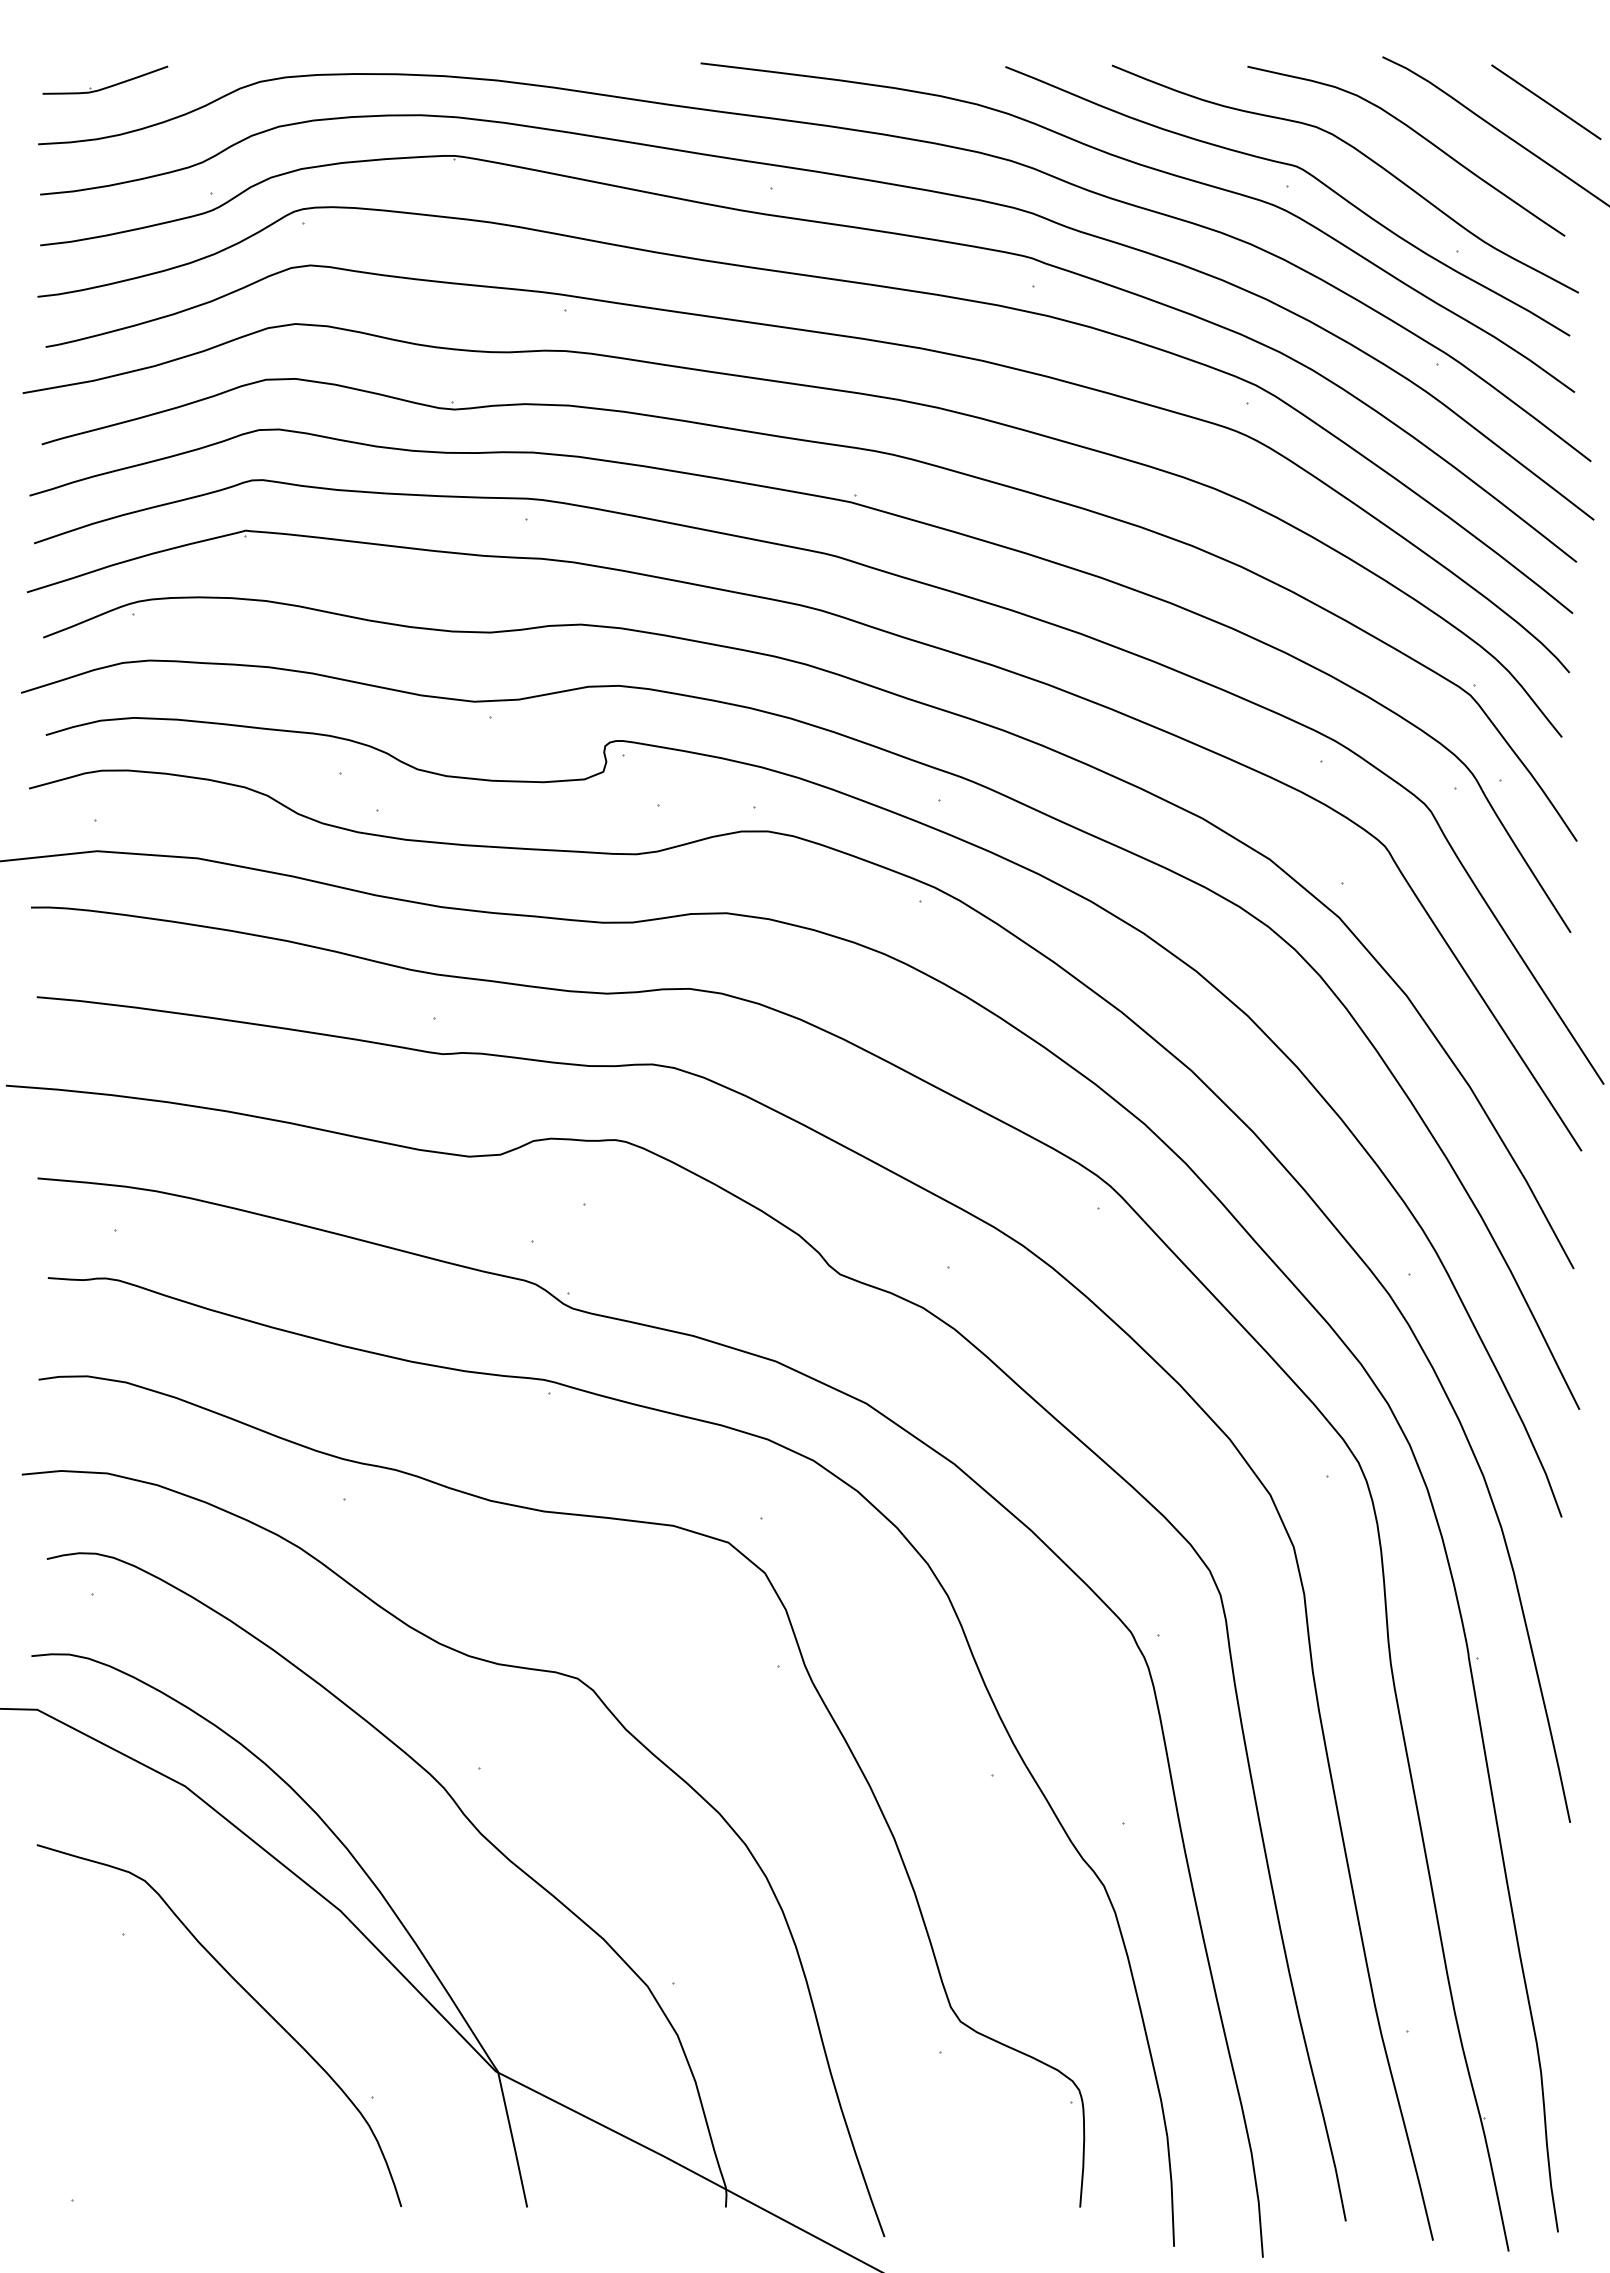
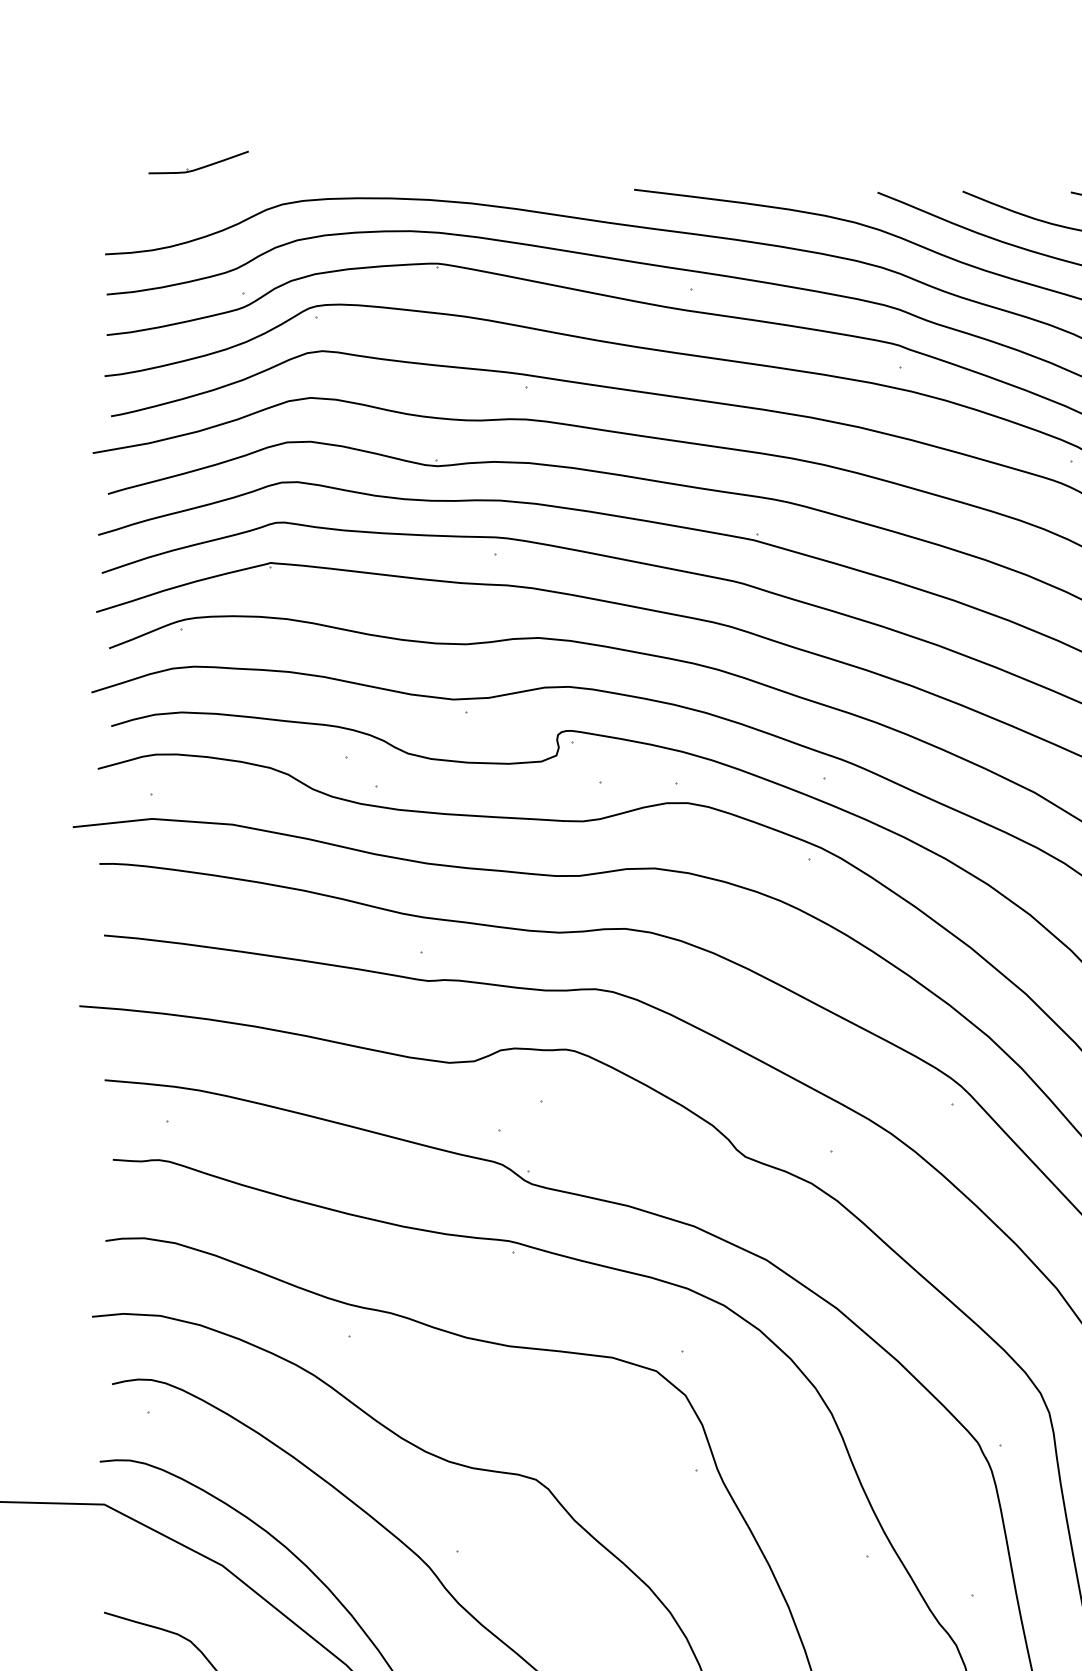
part: (106, 86) -> (199, 167), moved

